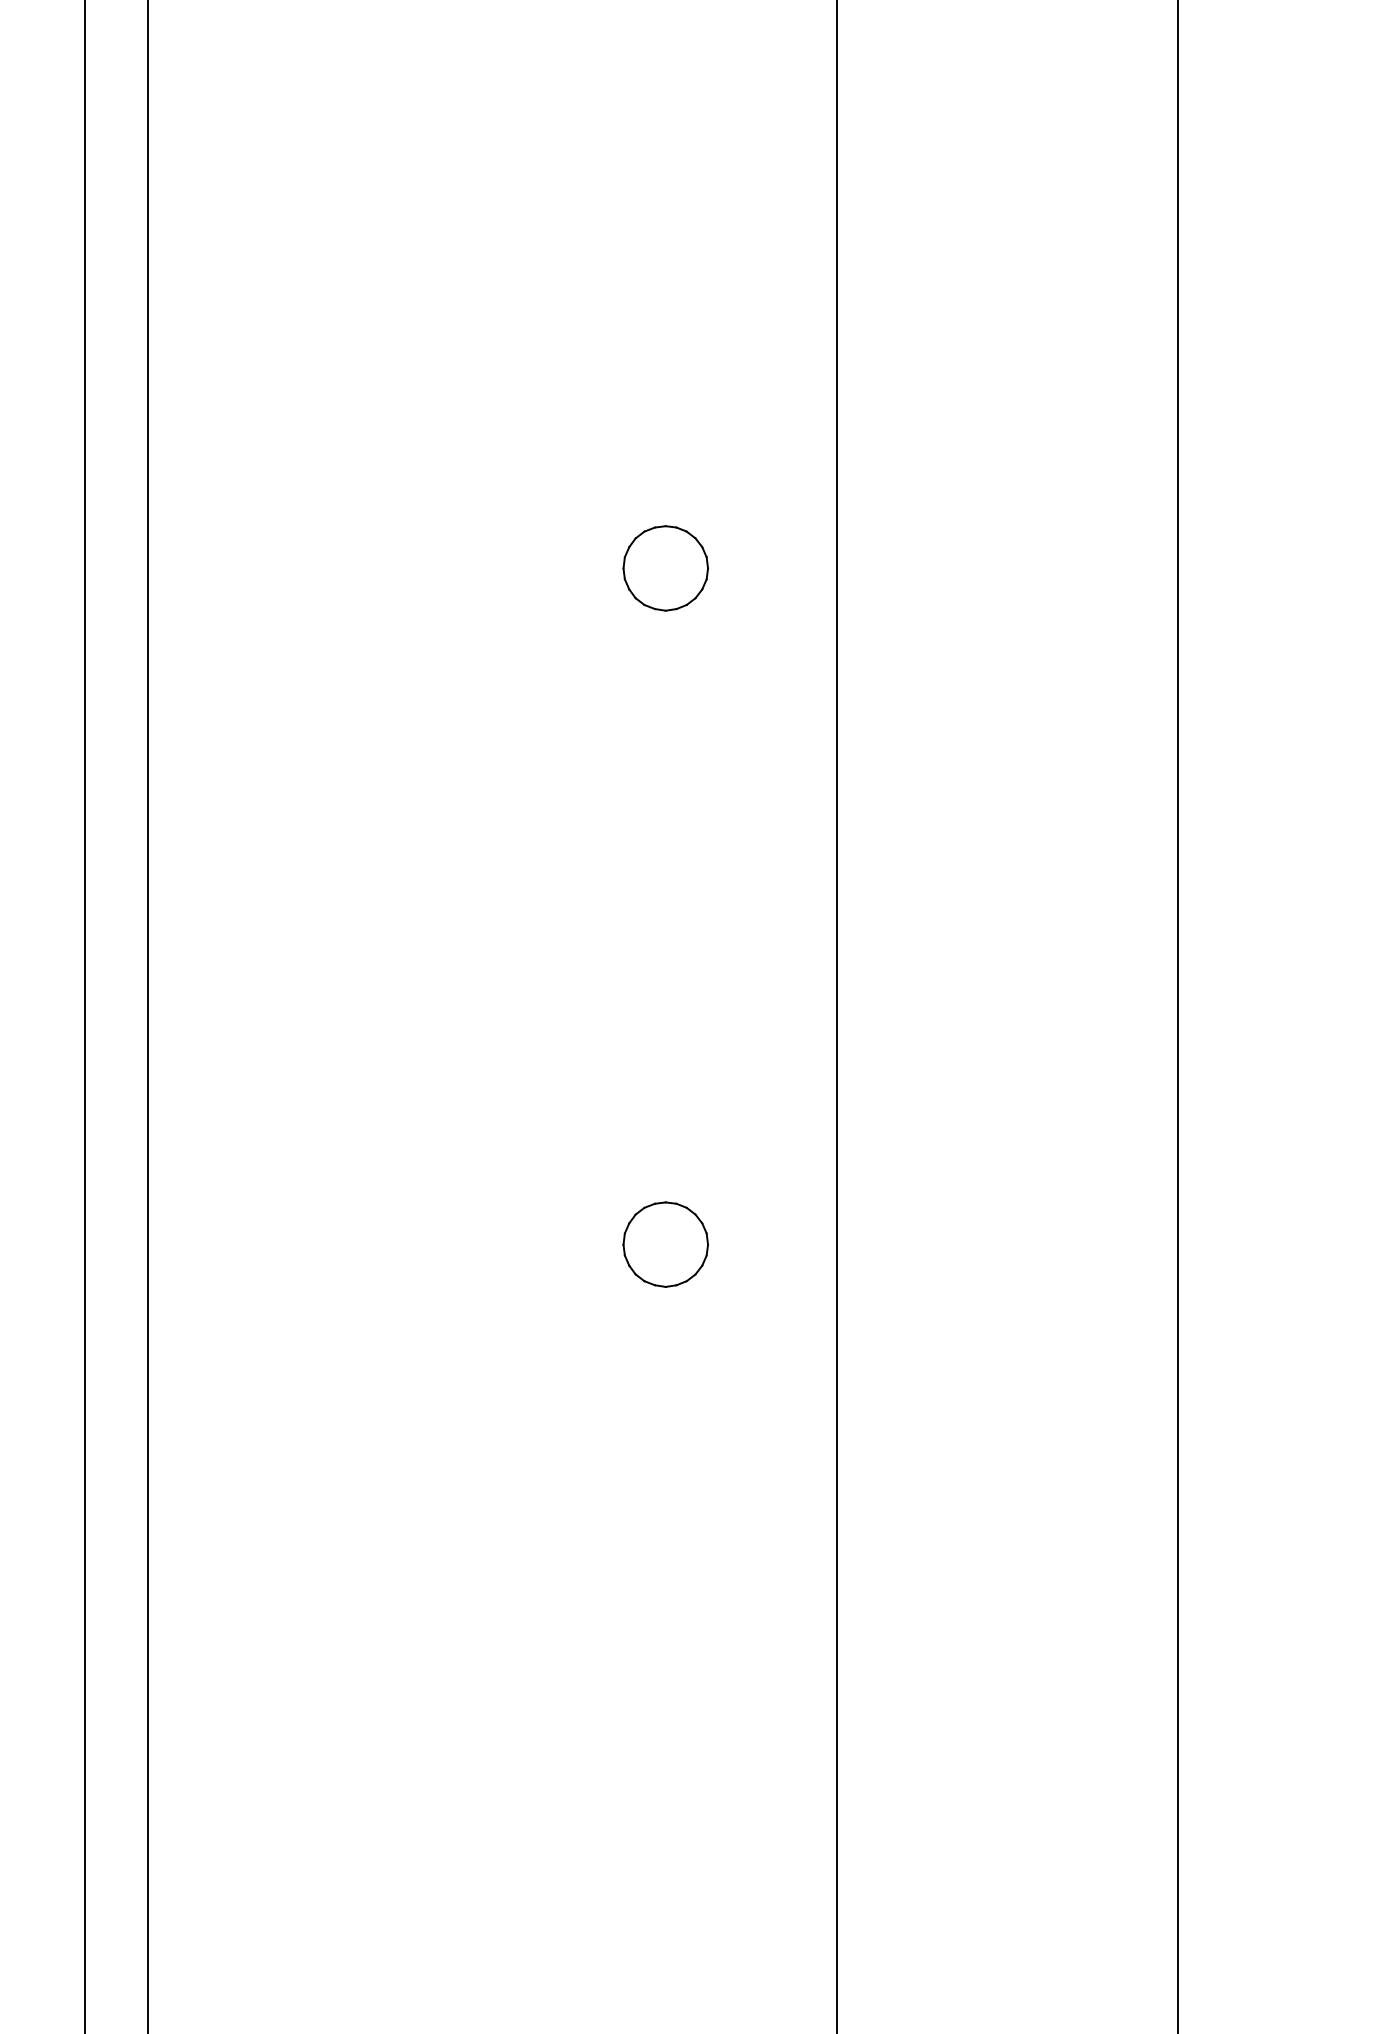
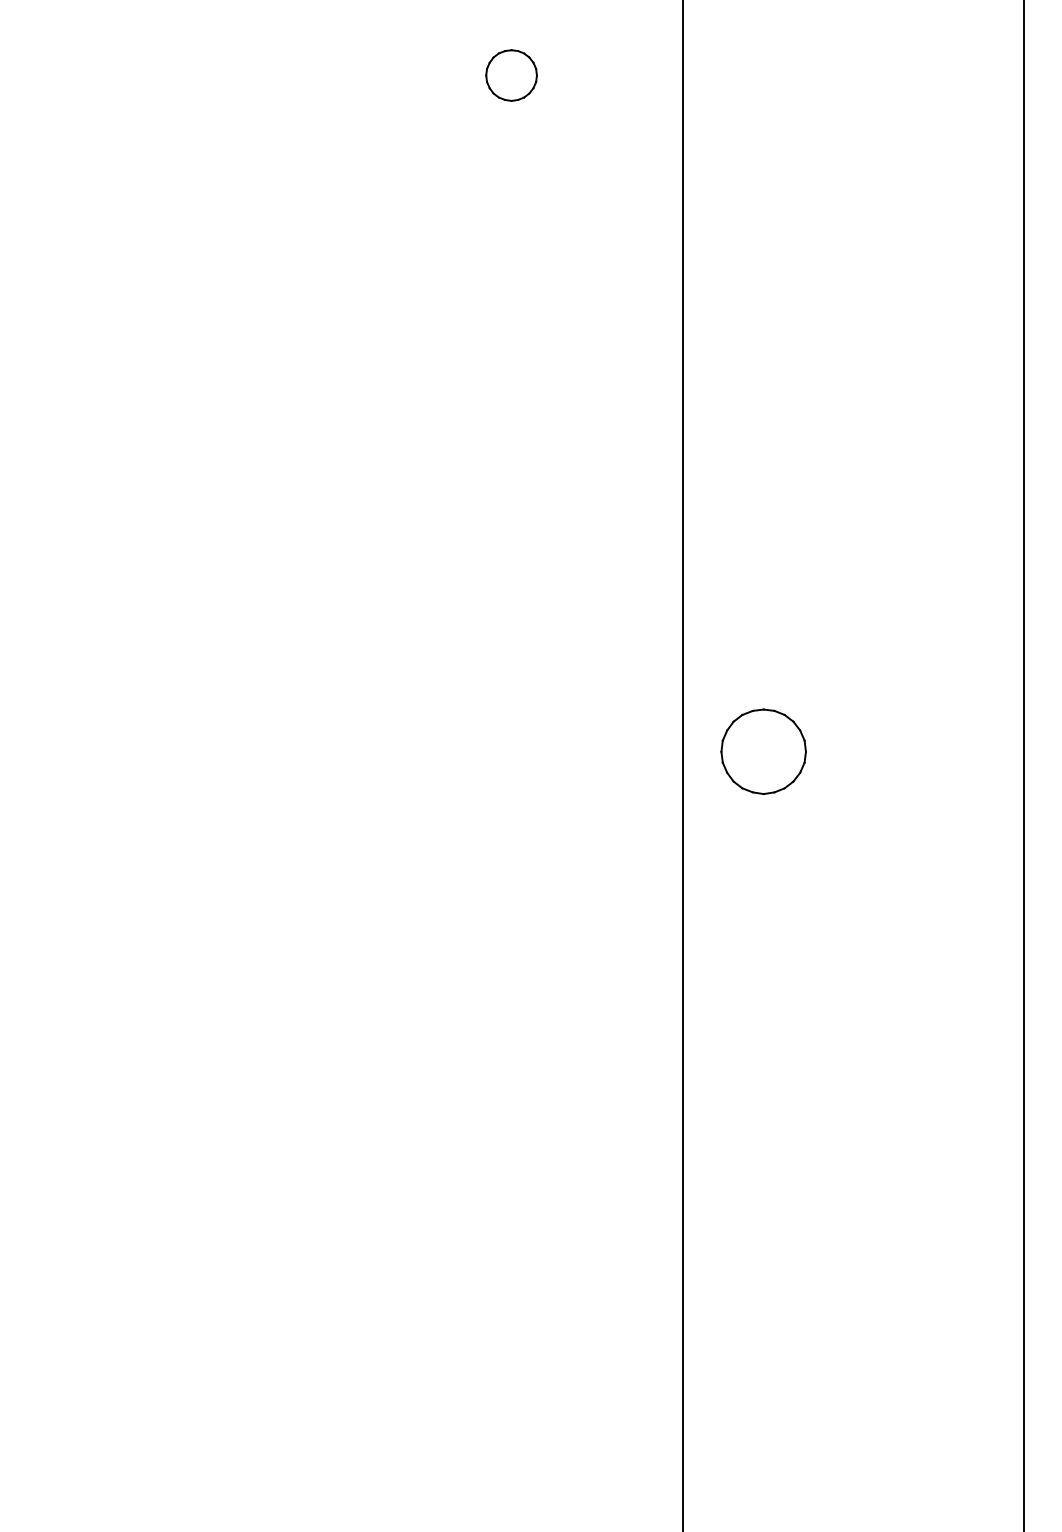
part: (665, 568) -> (511, 75), size x0.6
part: (665, 1244) -> (763, 751), moved

